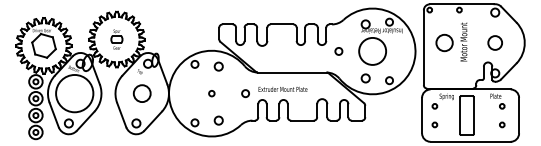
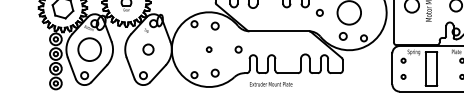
text: (282, 88) -> (270, 83), moved
circle: (74, 93) -> (89, 49), size x0.7
circle: (141, 93) -> (147, 49), size x0.7

